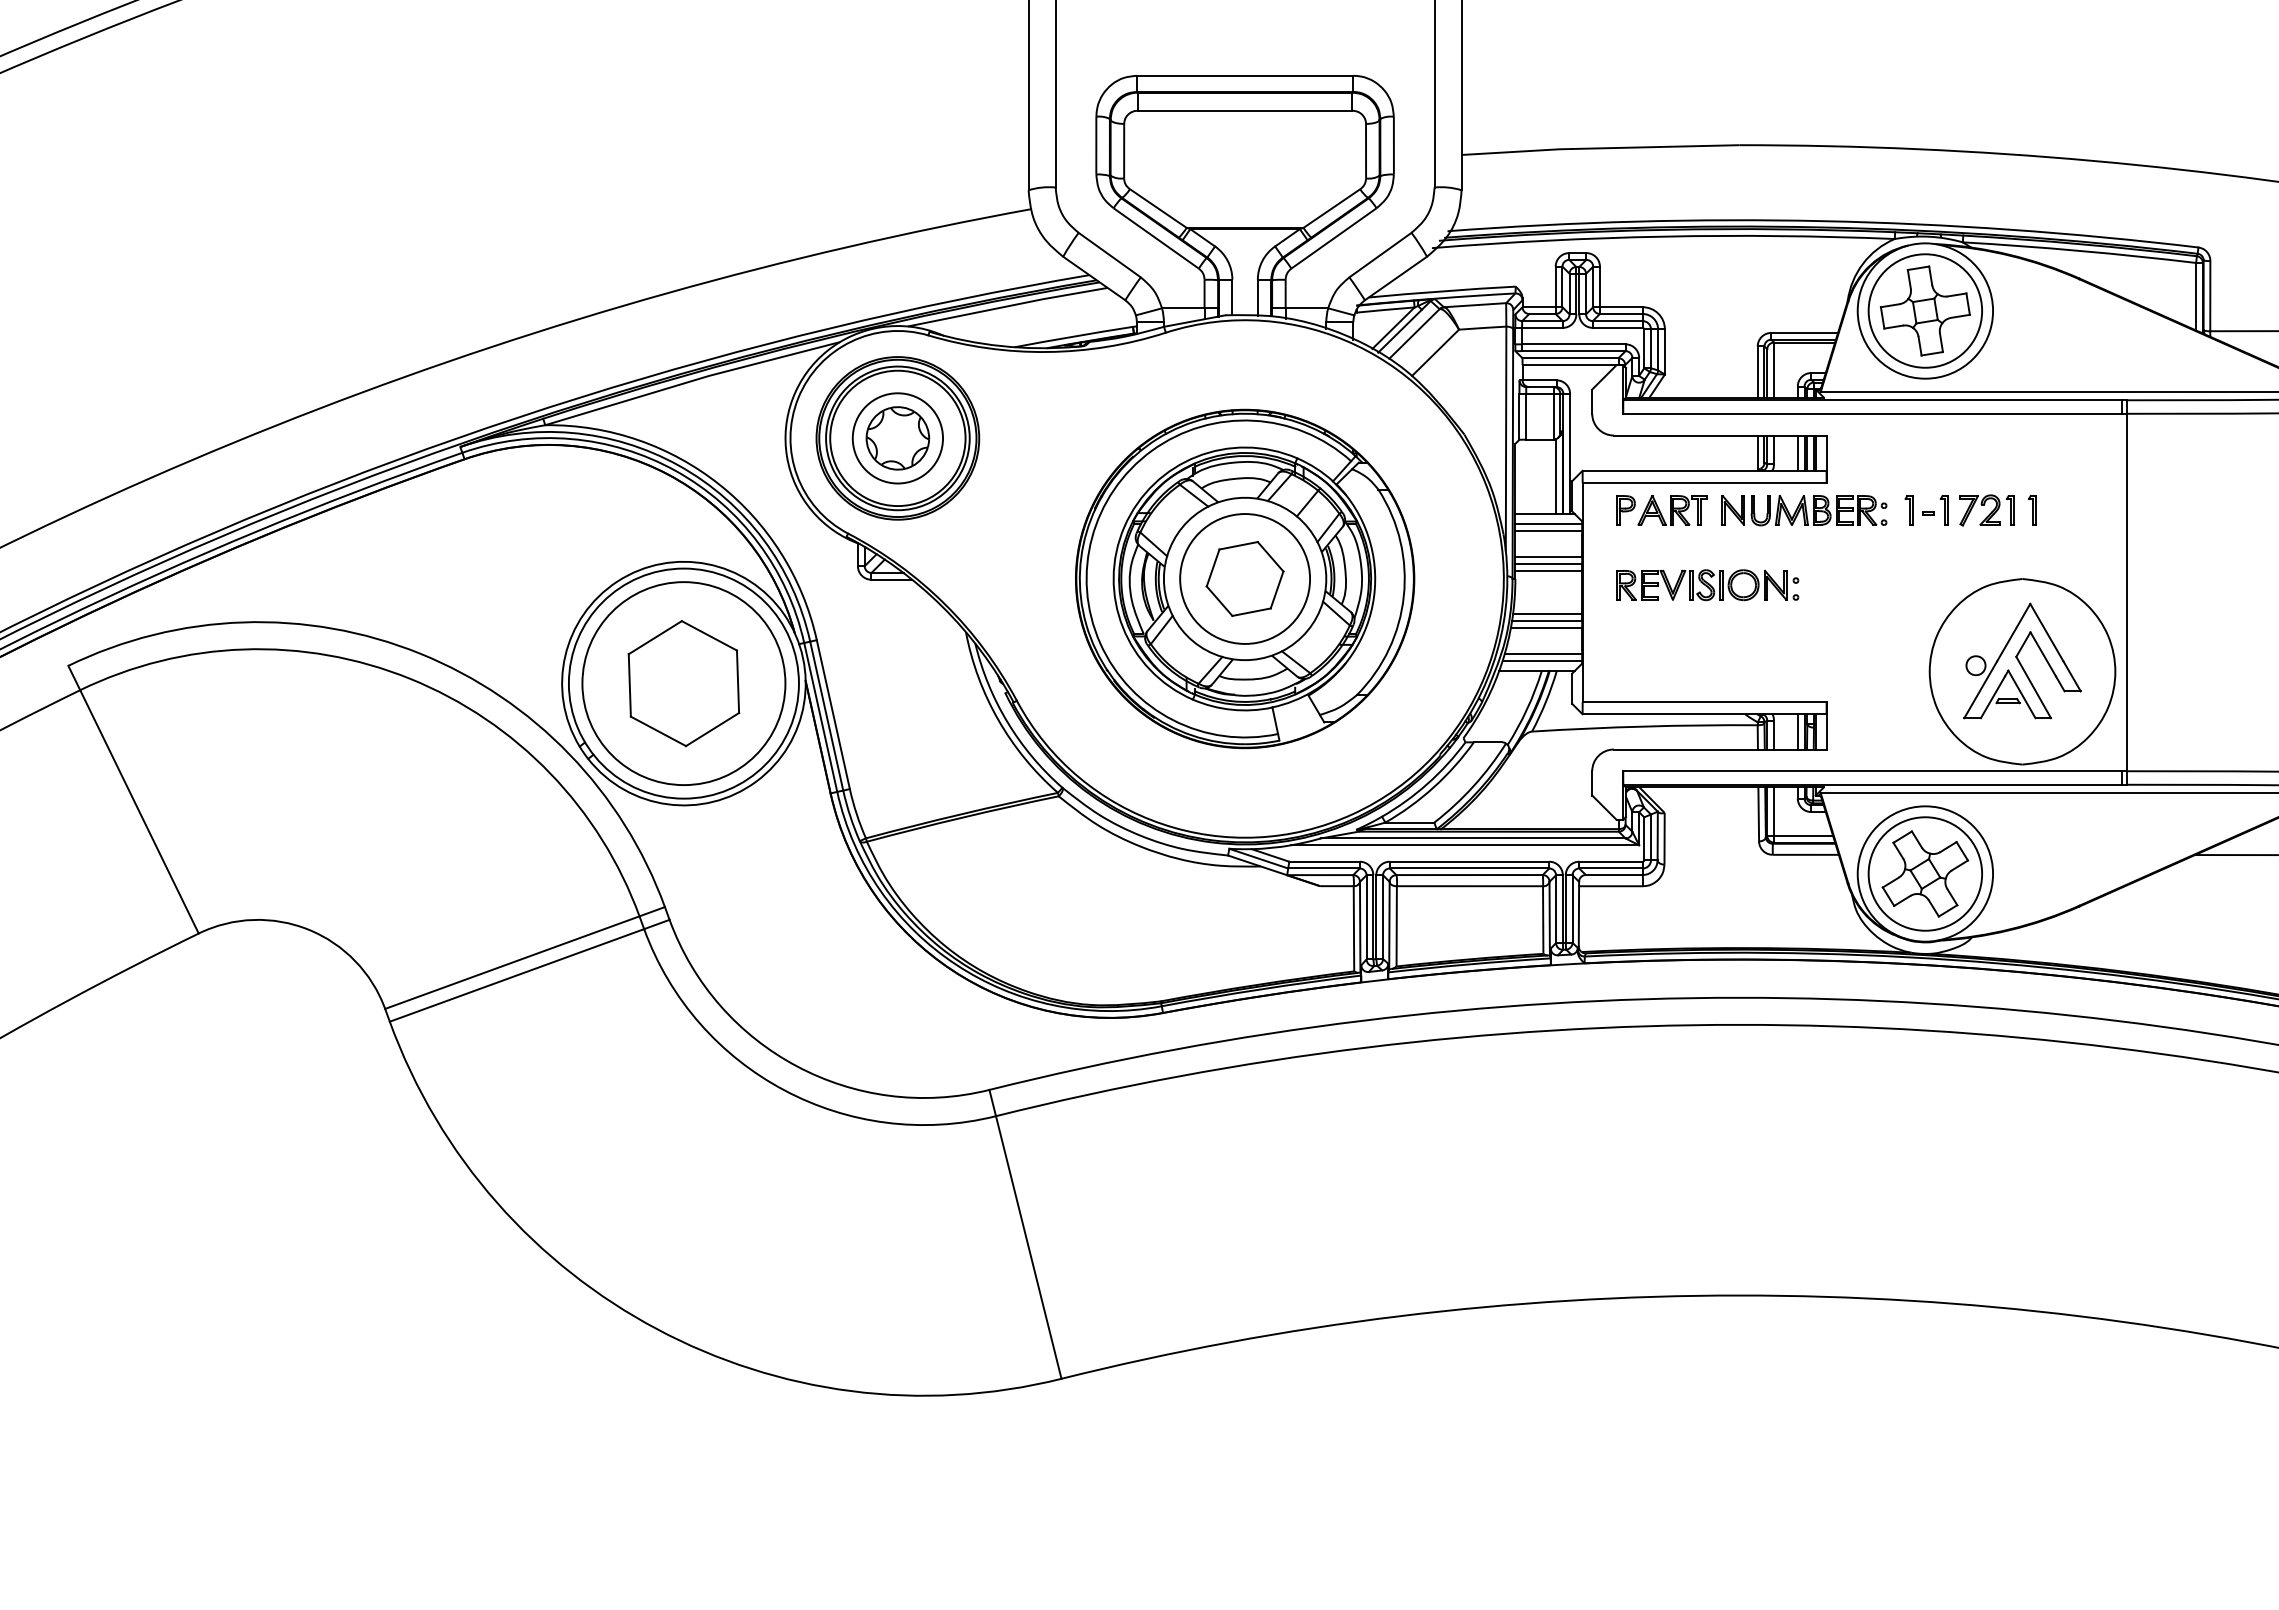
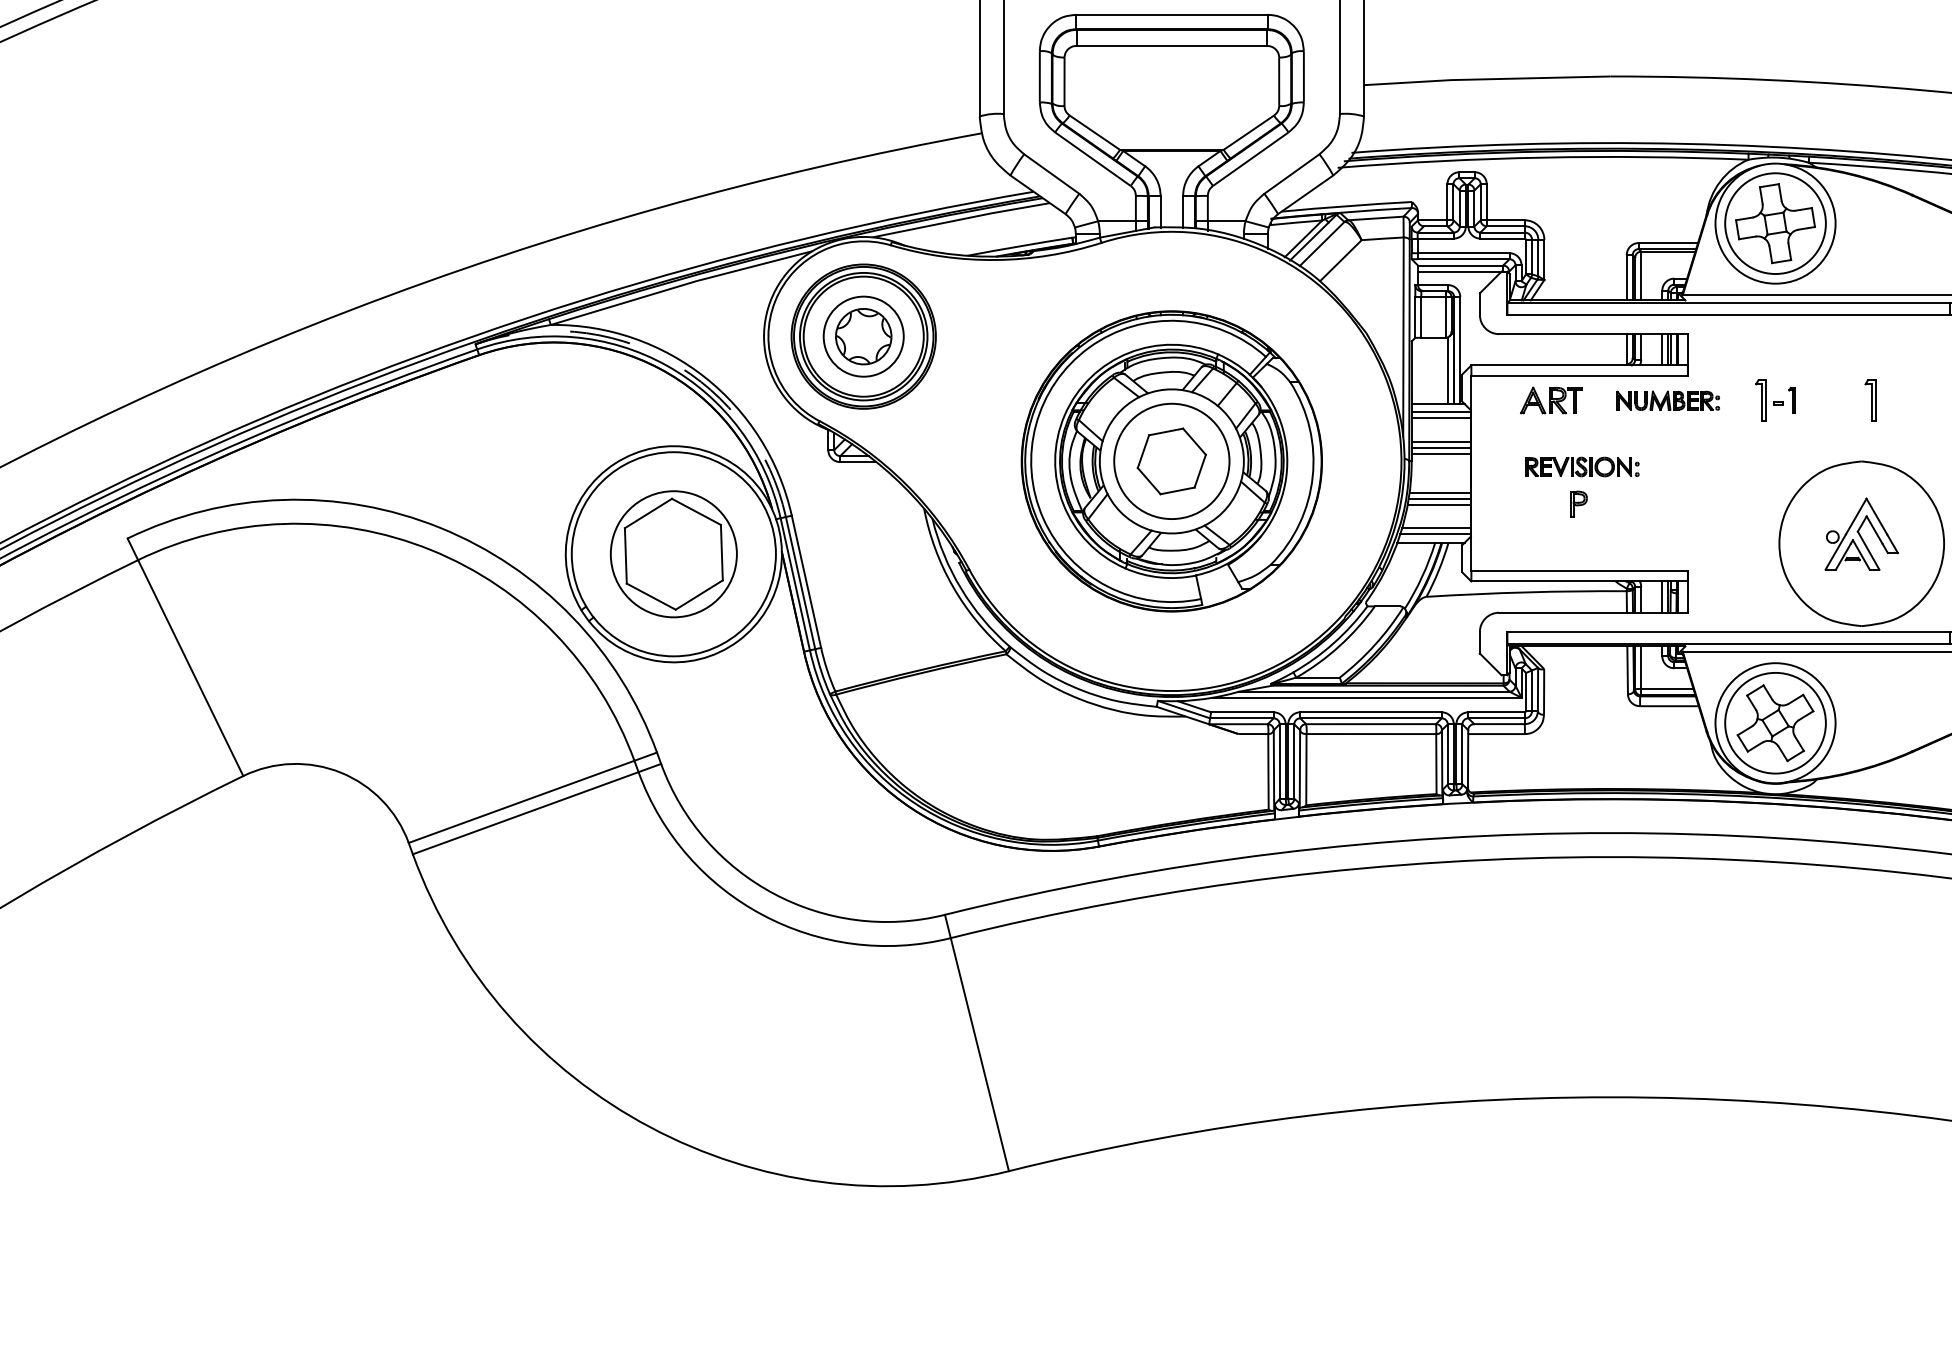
arc: (679, 465) -> (669, 360), solid -> dashed
part: (1625, 510) -> (1578, 504), moved
part: (1804, 510) -> (1668, 400), size x0.7
part: (1908, 510) -> (1760, 400), size x1.6
part: (1986, 510) -> (1829, 400), removed
part: (2032, 510) -> (1870, 400), size x1.6
part: (1707, 585) -> (1582, 467), size x0.7
part: (2022, 660) -> (1861, 533), size x0.7
circle: (683, 683) -> (673, 554), size x0.7

